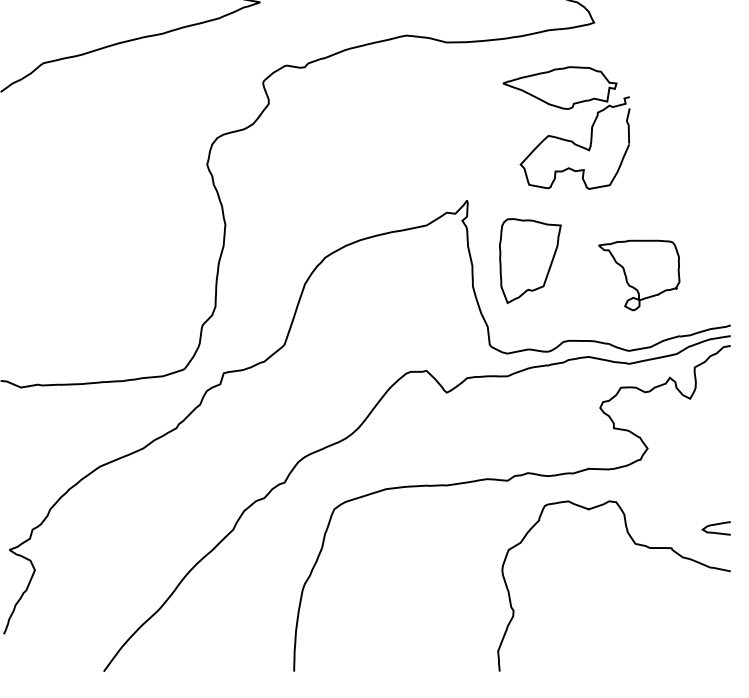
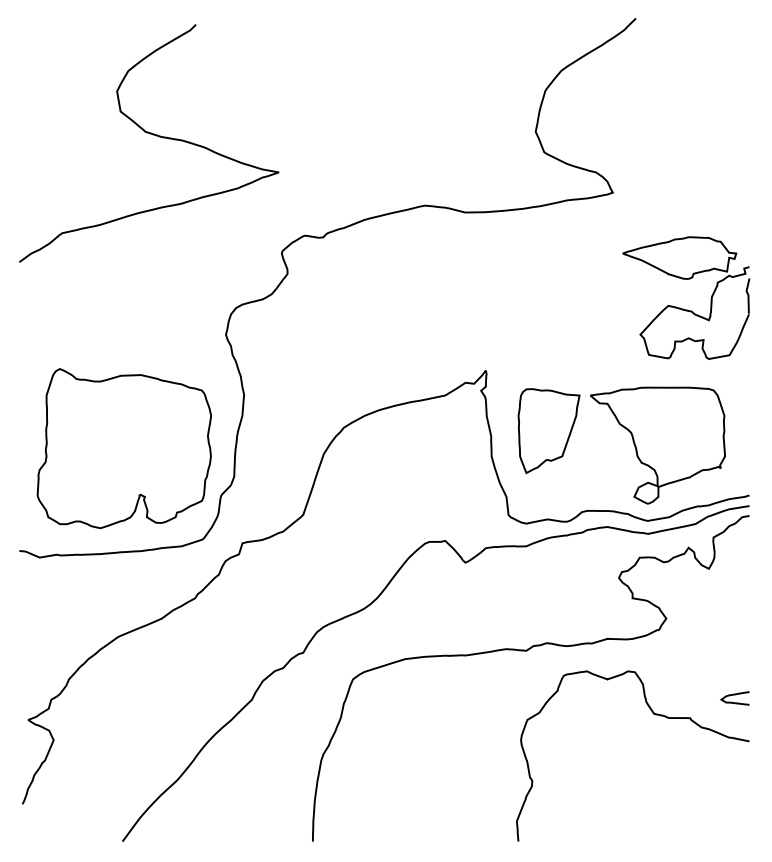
part: (563, 138) -> (683, 308), moved
part: (638, 275) -> (657, 445), size x1.67
part: (104, 278) -> (123, 448), added

